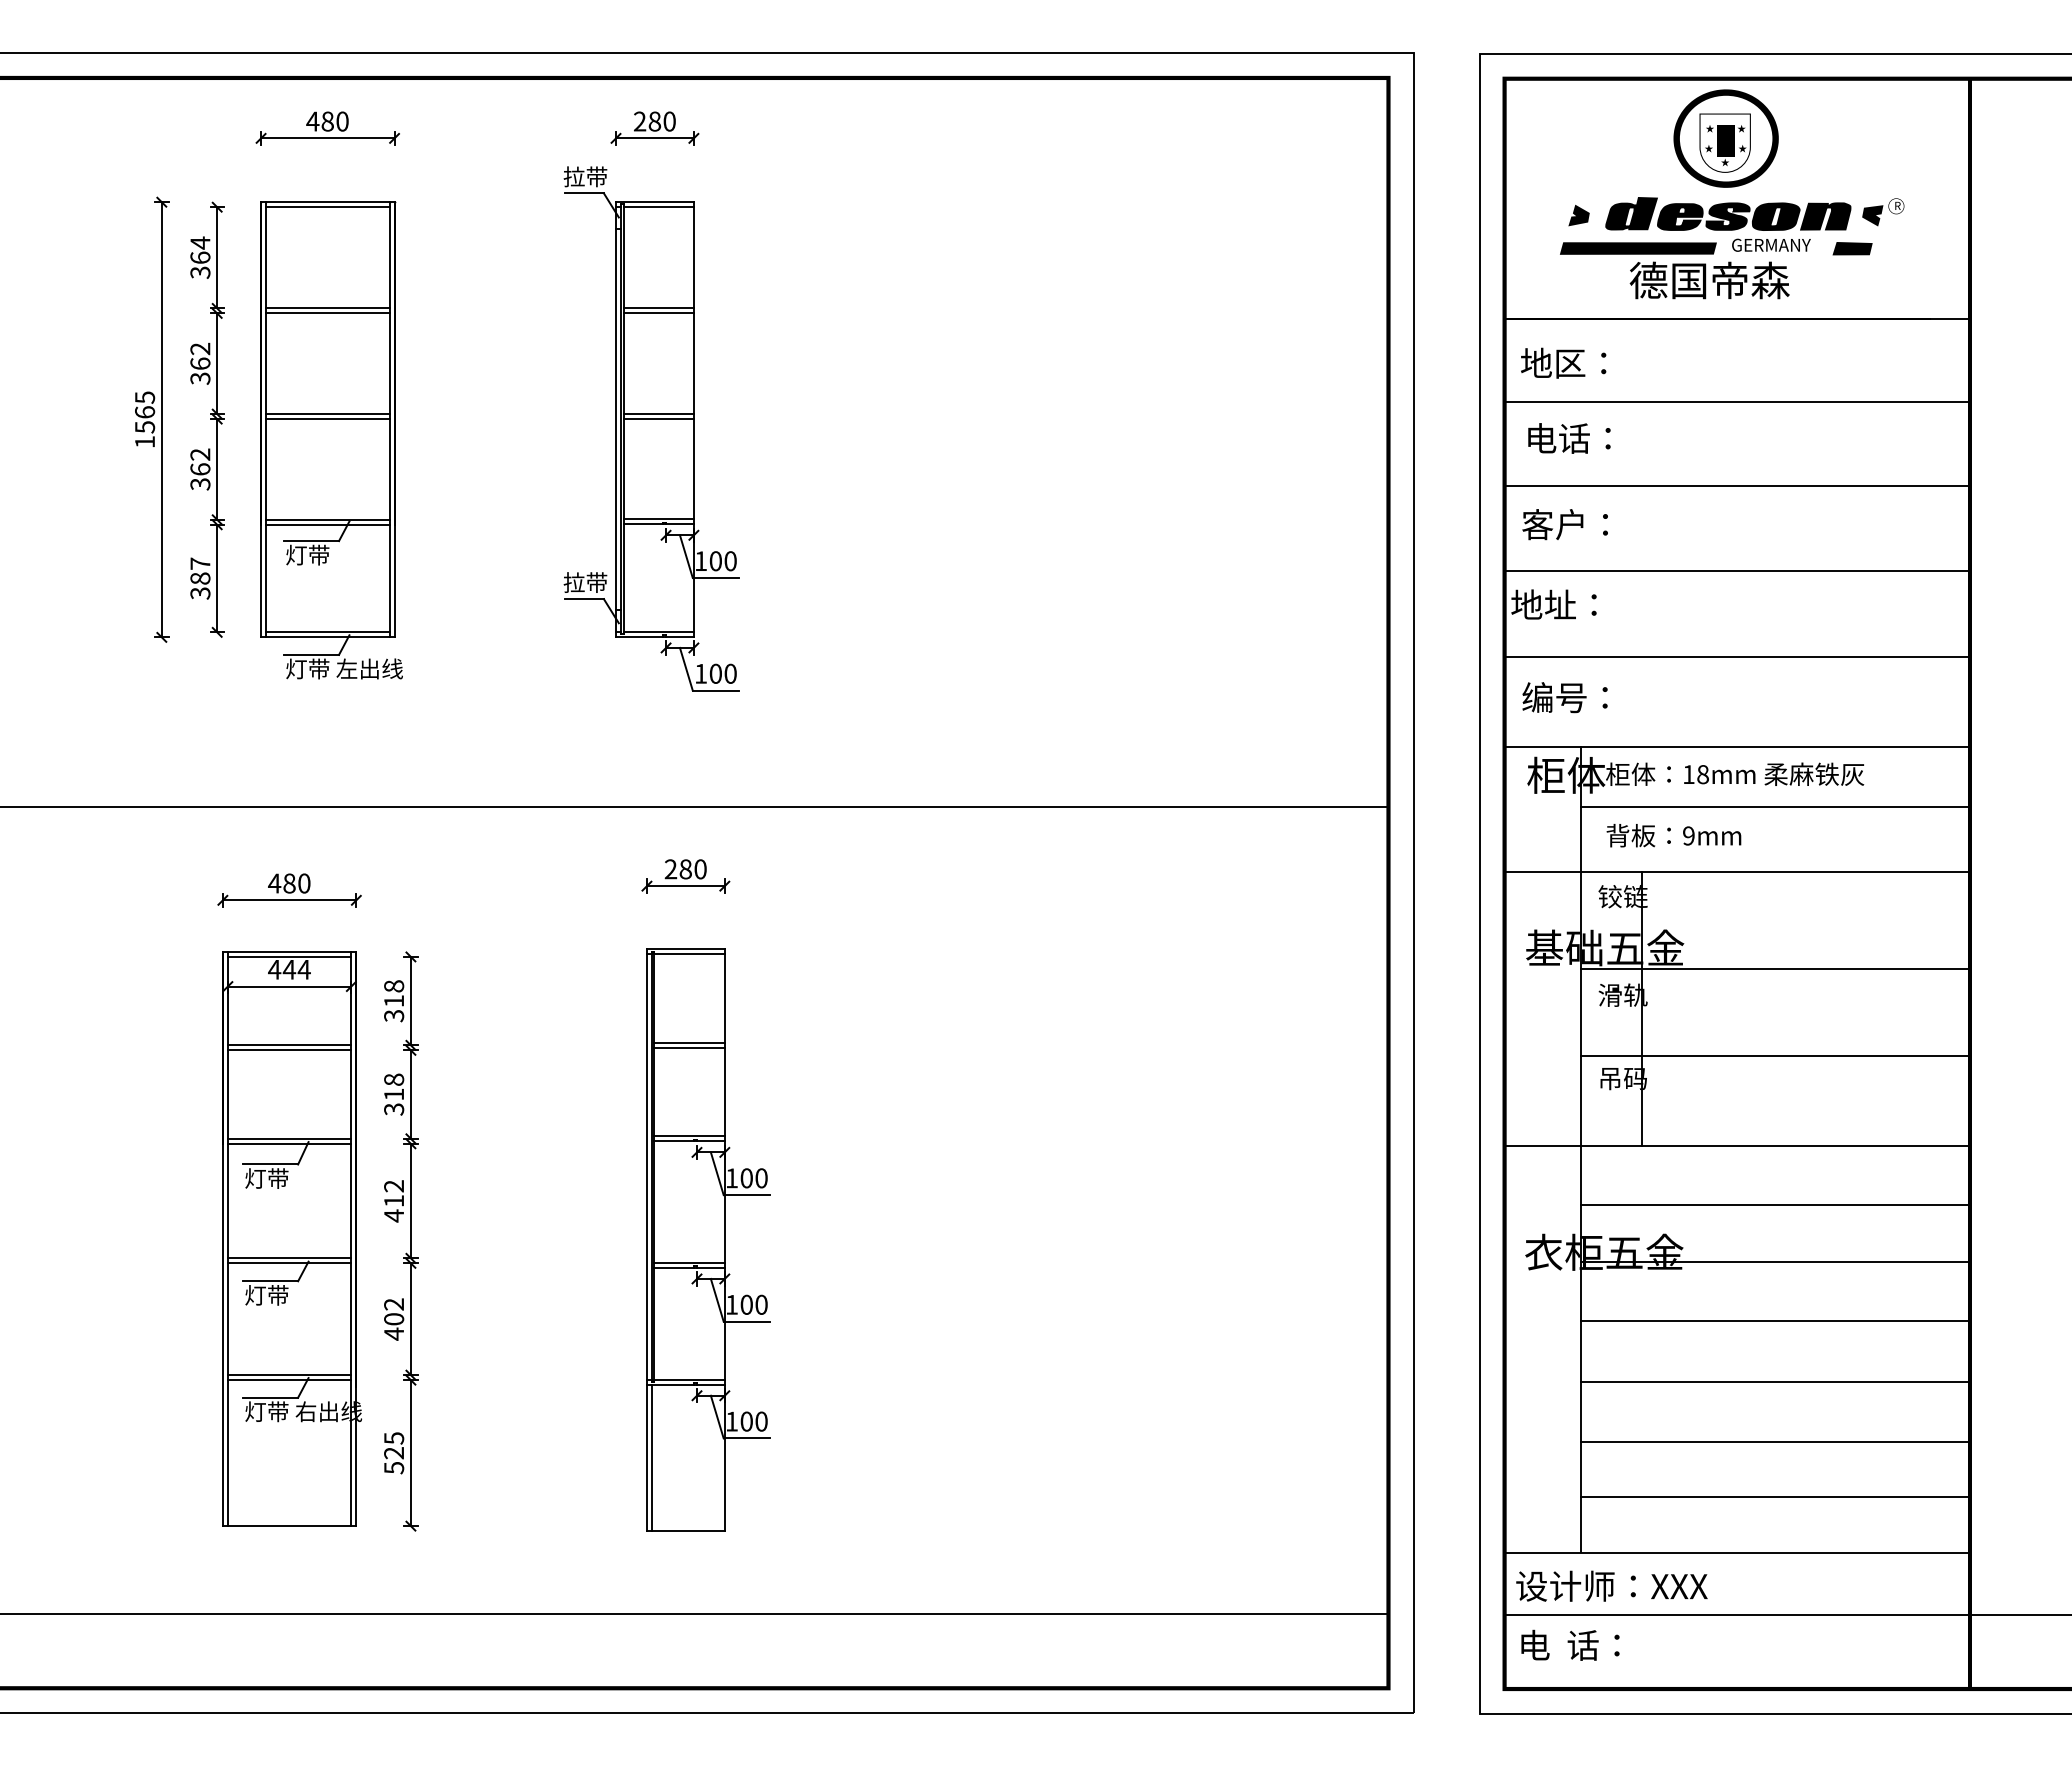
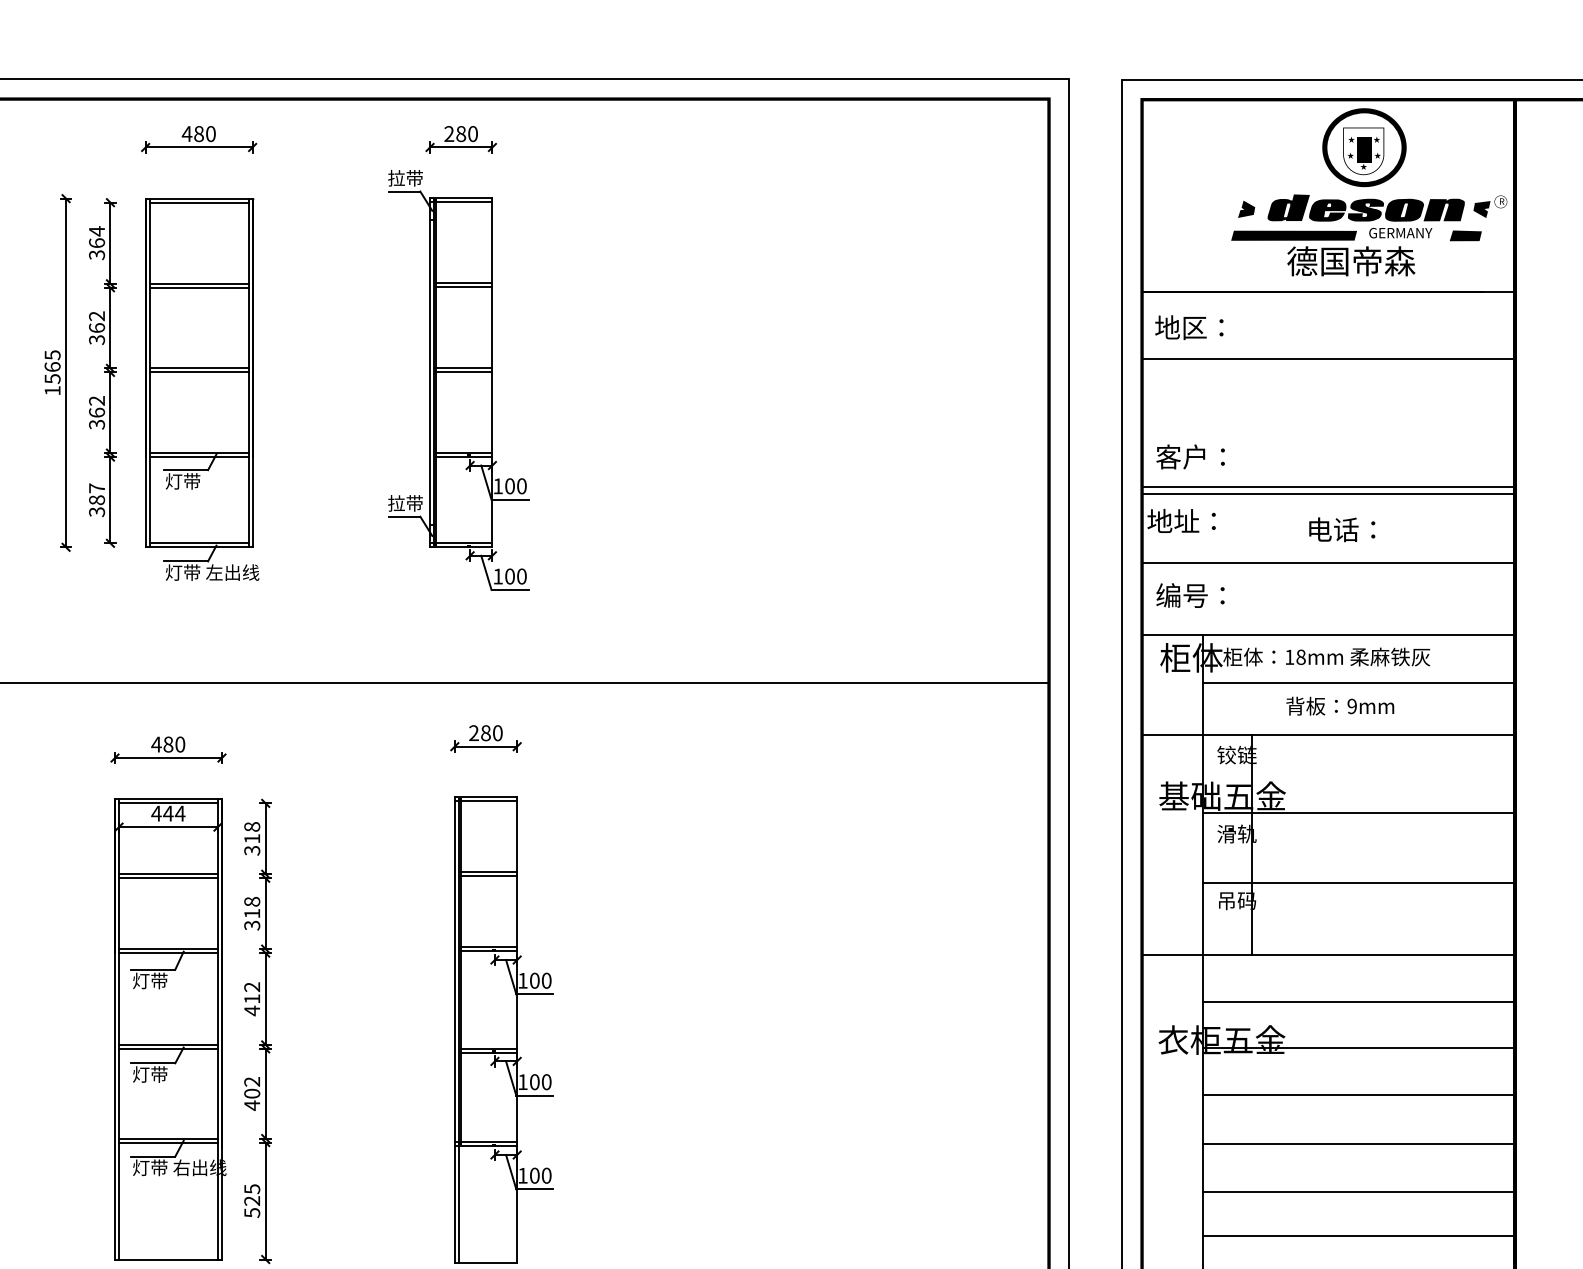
text: (1732, 194) -> (1369, 192), moved
text: (1569, 438) -> (1342, 529), moved
line: (1738, 485) -> (1329, 486), moved
text: (1673, 835) -> (1339, 706), moved

